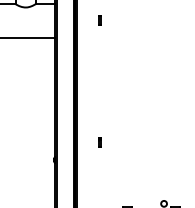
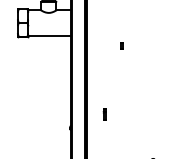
part: (99, 20) -> (121, 45), moved
part: (99, 142) -> (104, 114), size x1.6

